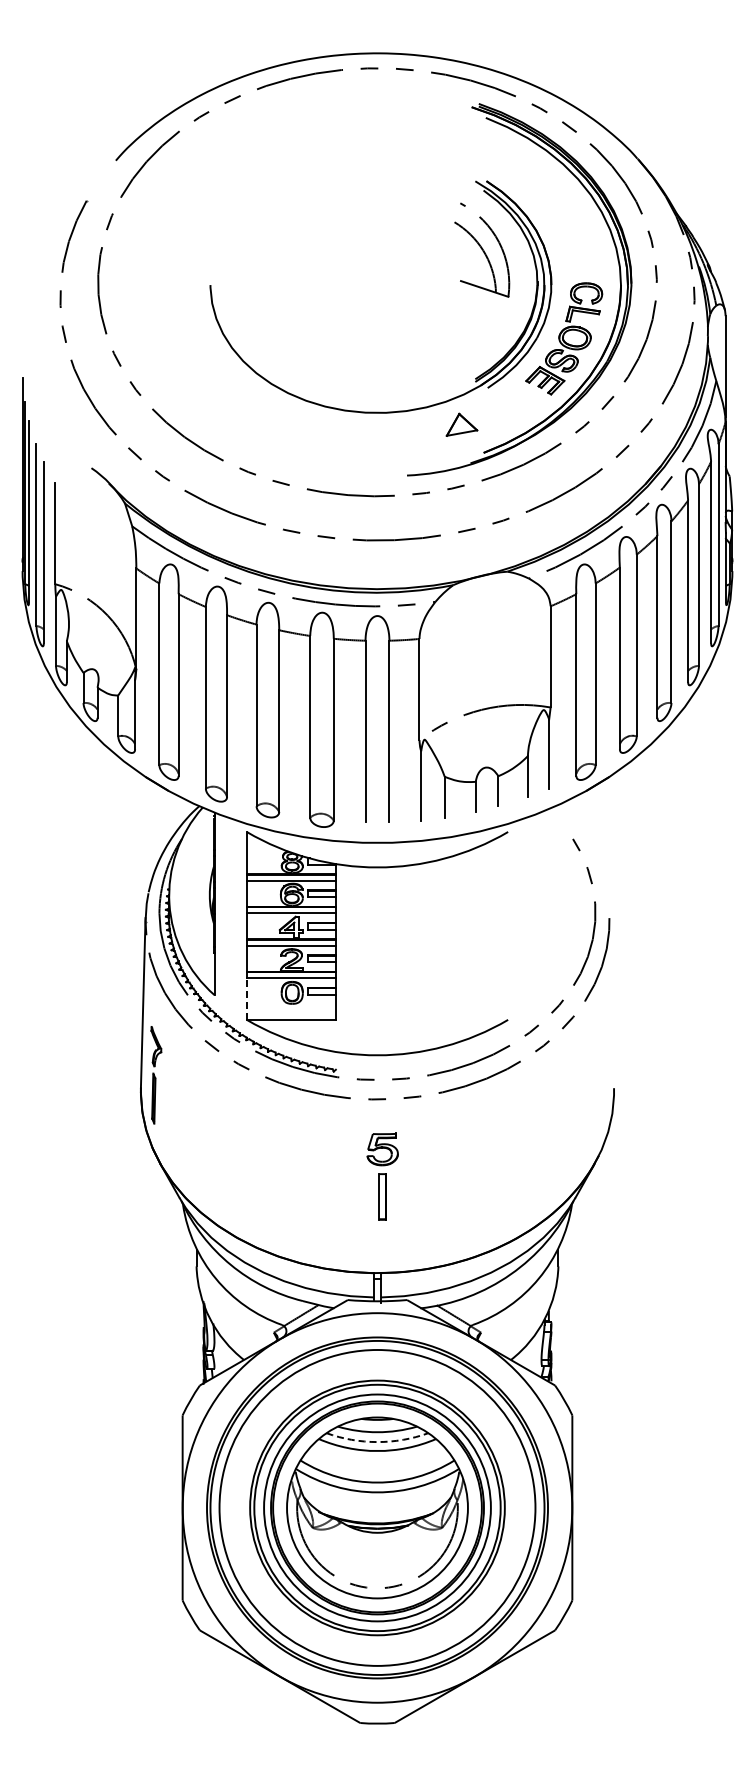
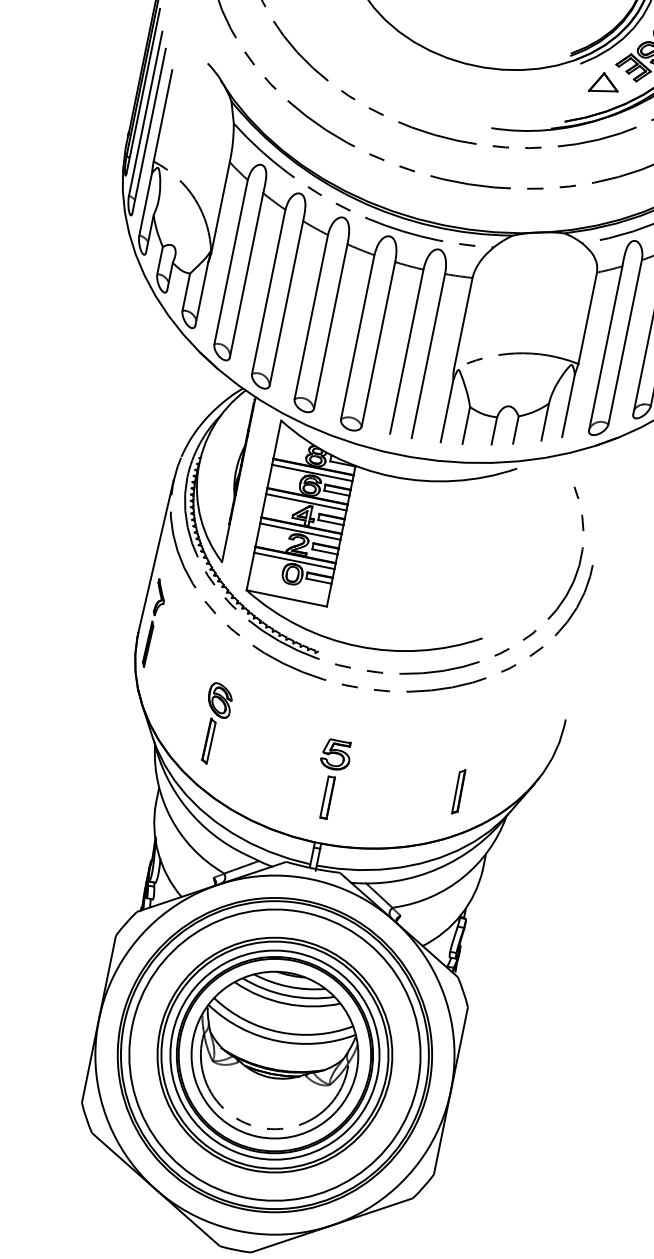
part: (461, 424) -> (604, 83), moved
line: (246, 999) -> (250, 571), dashed -> solid
part: (242, 1168) -> (215, 723), added
part: (382, 1176) -> (331, 779), moved
part: (515, 1187) -> (458, 791), added
arc: (377, 1442) -> (286, 996), dashed -> solid

